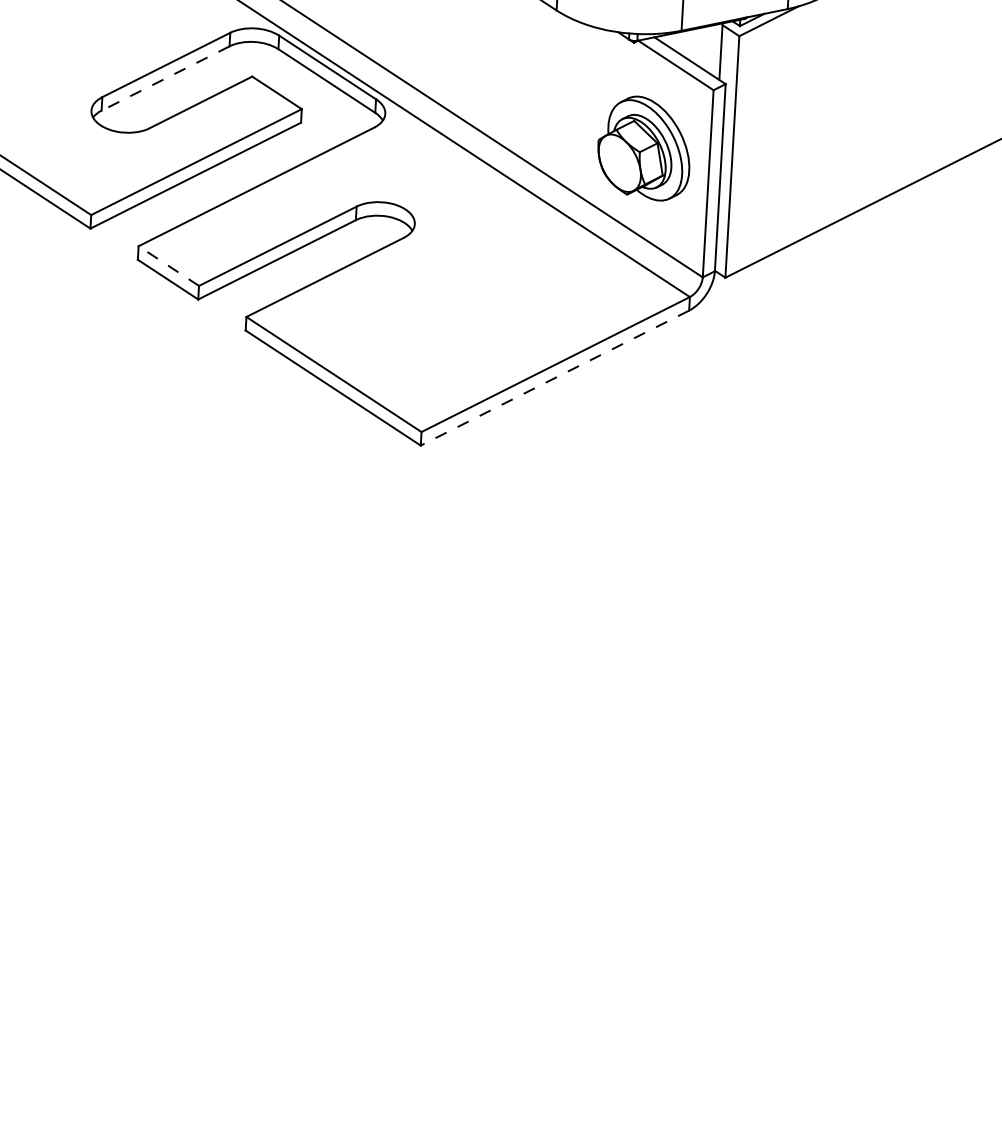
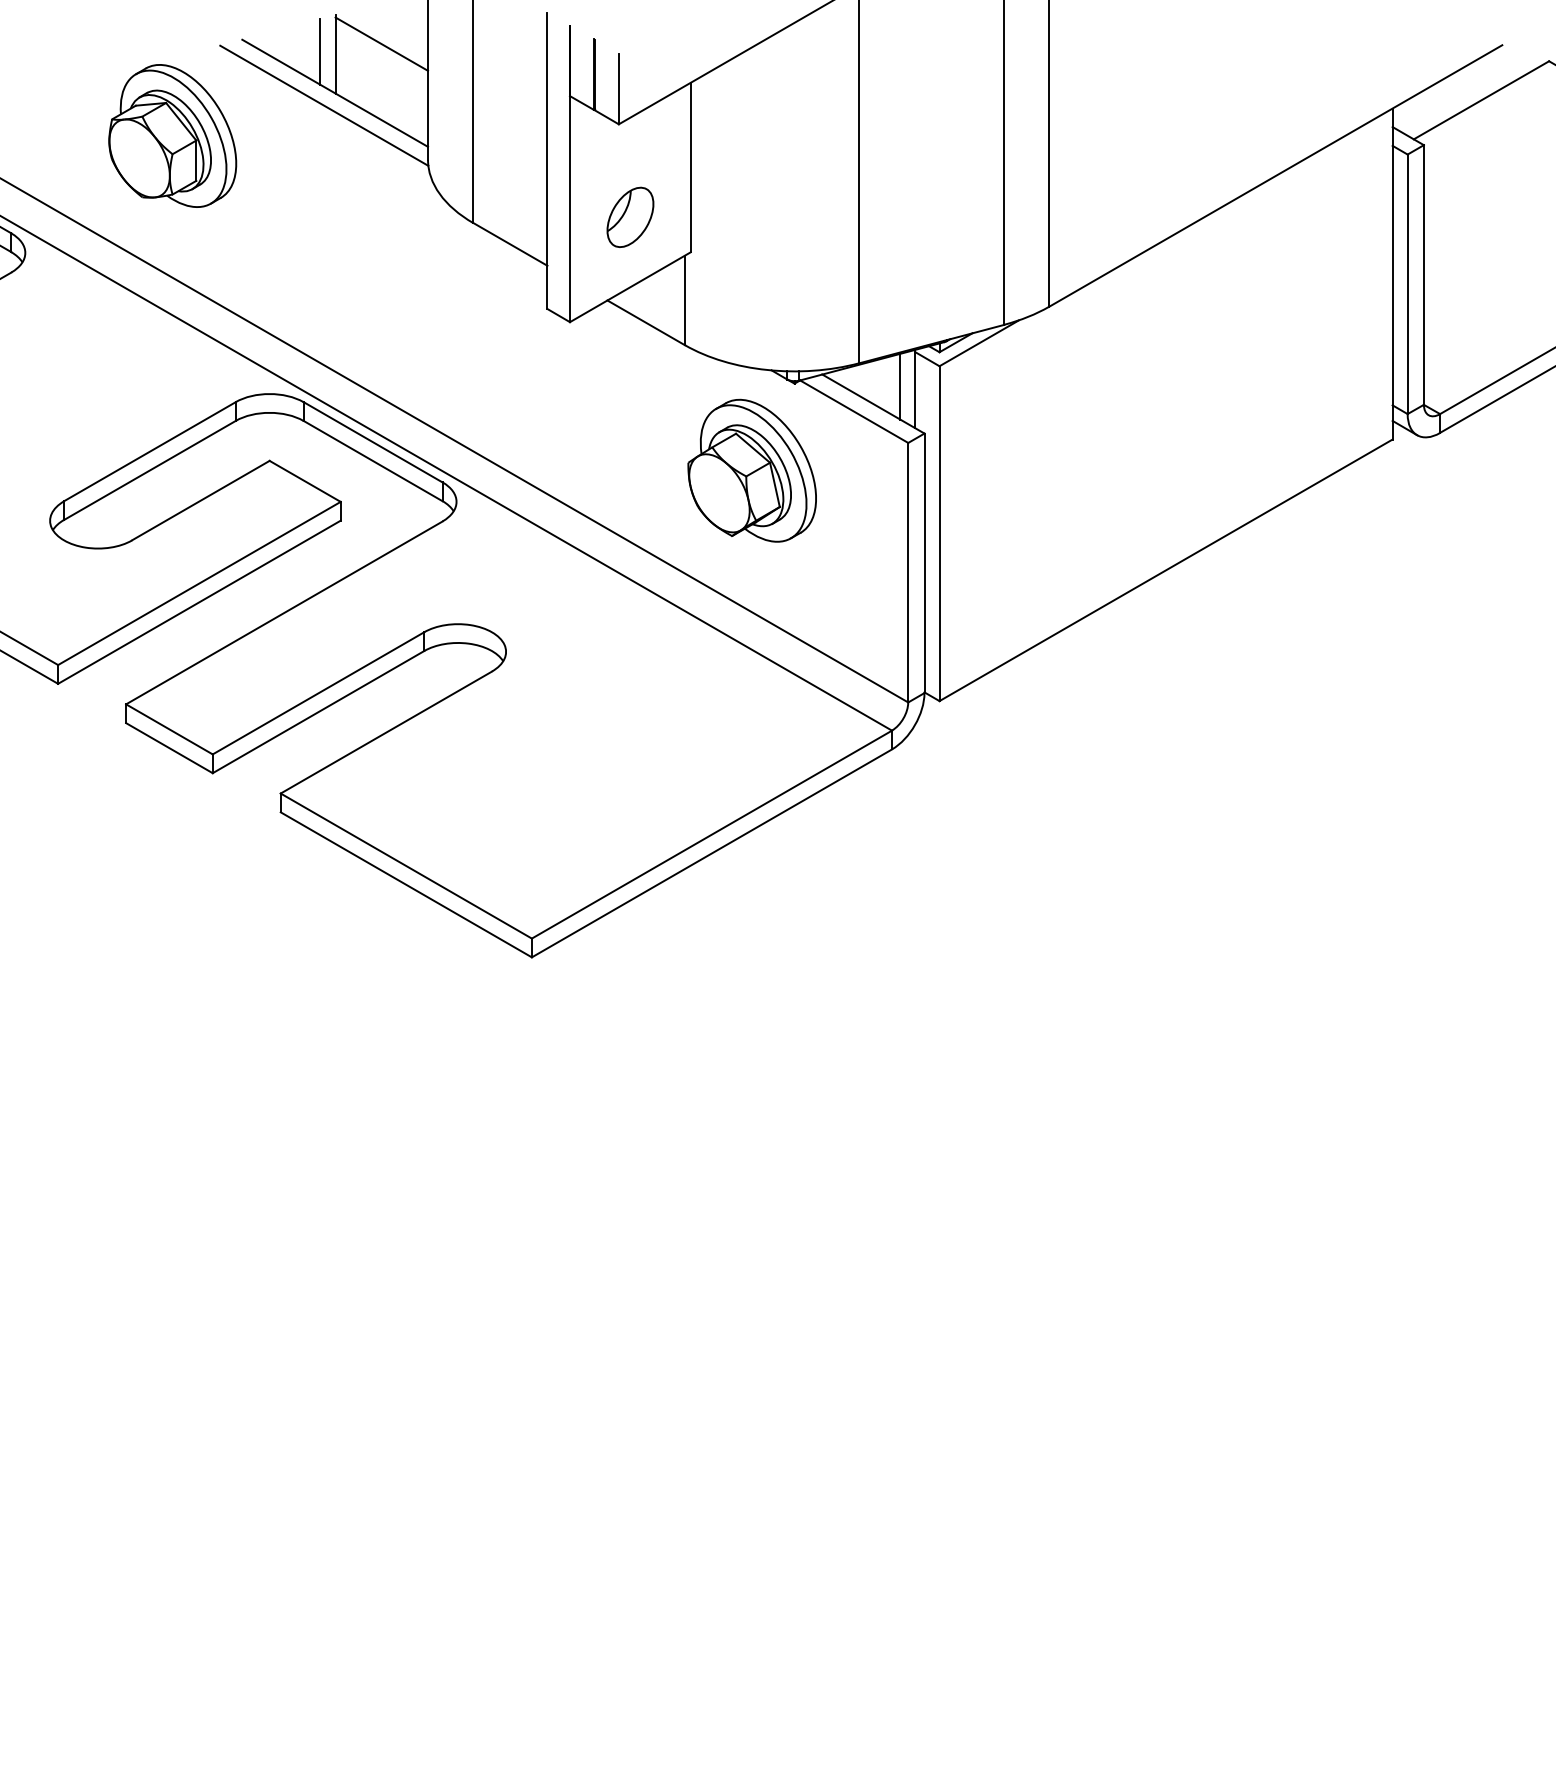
line: (710, 49) -> (900, 386), added
line: (165, 78) -> (149, 470), dashed -> solid
part: (643, 148) -> (751, 470), moved
line: (168, 266) -> (169, 729), dashed -> solid
line: (554, 378) -> (711, 853), dashed -> solid

